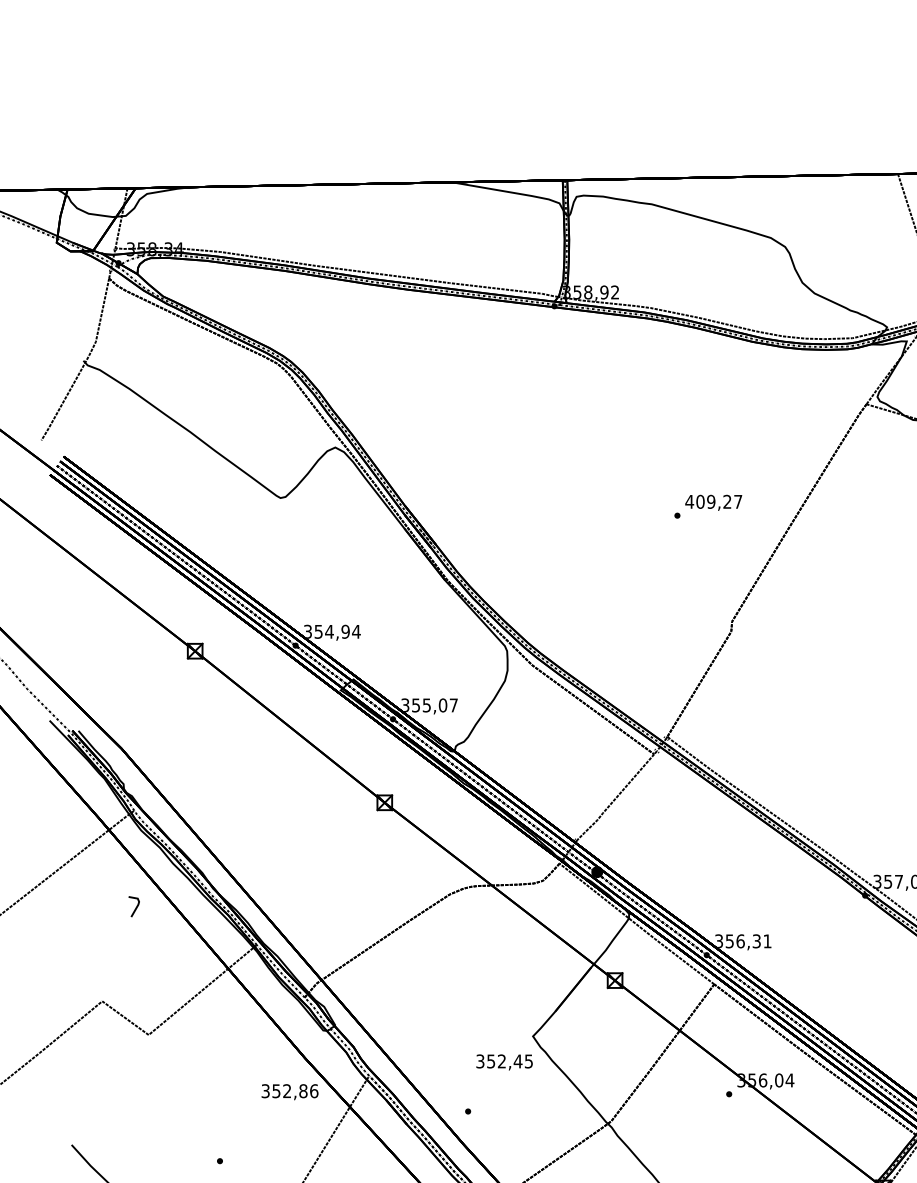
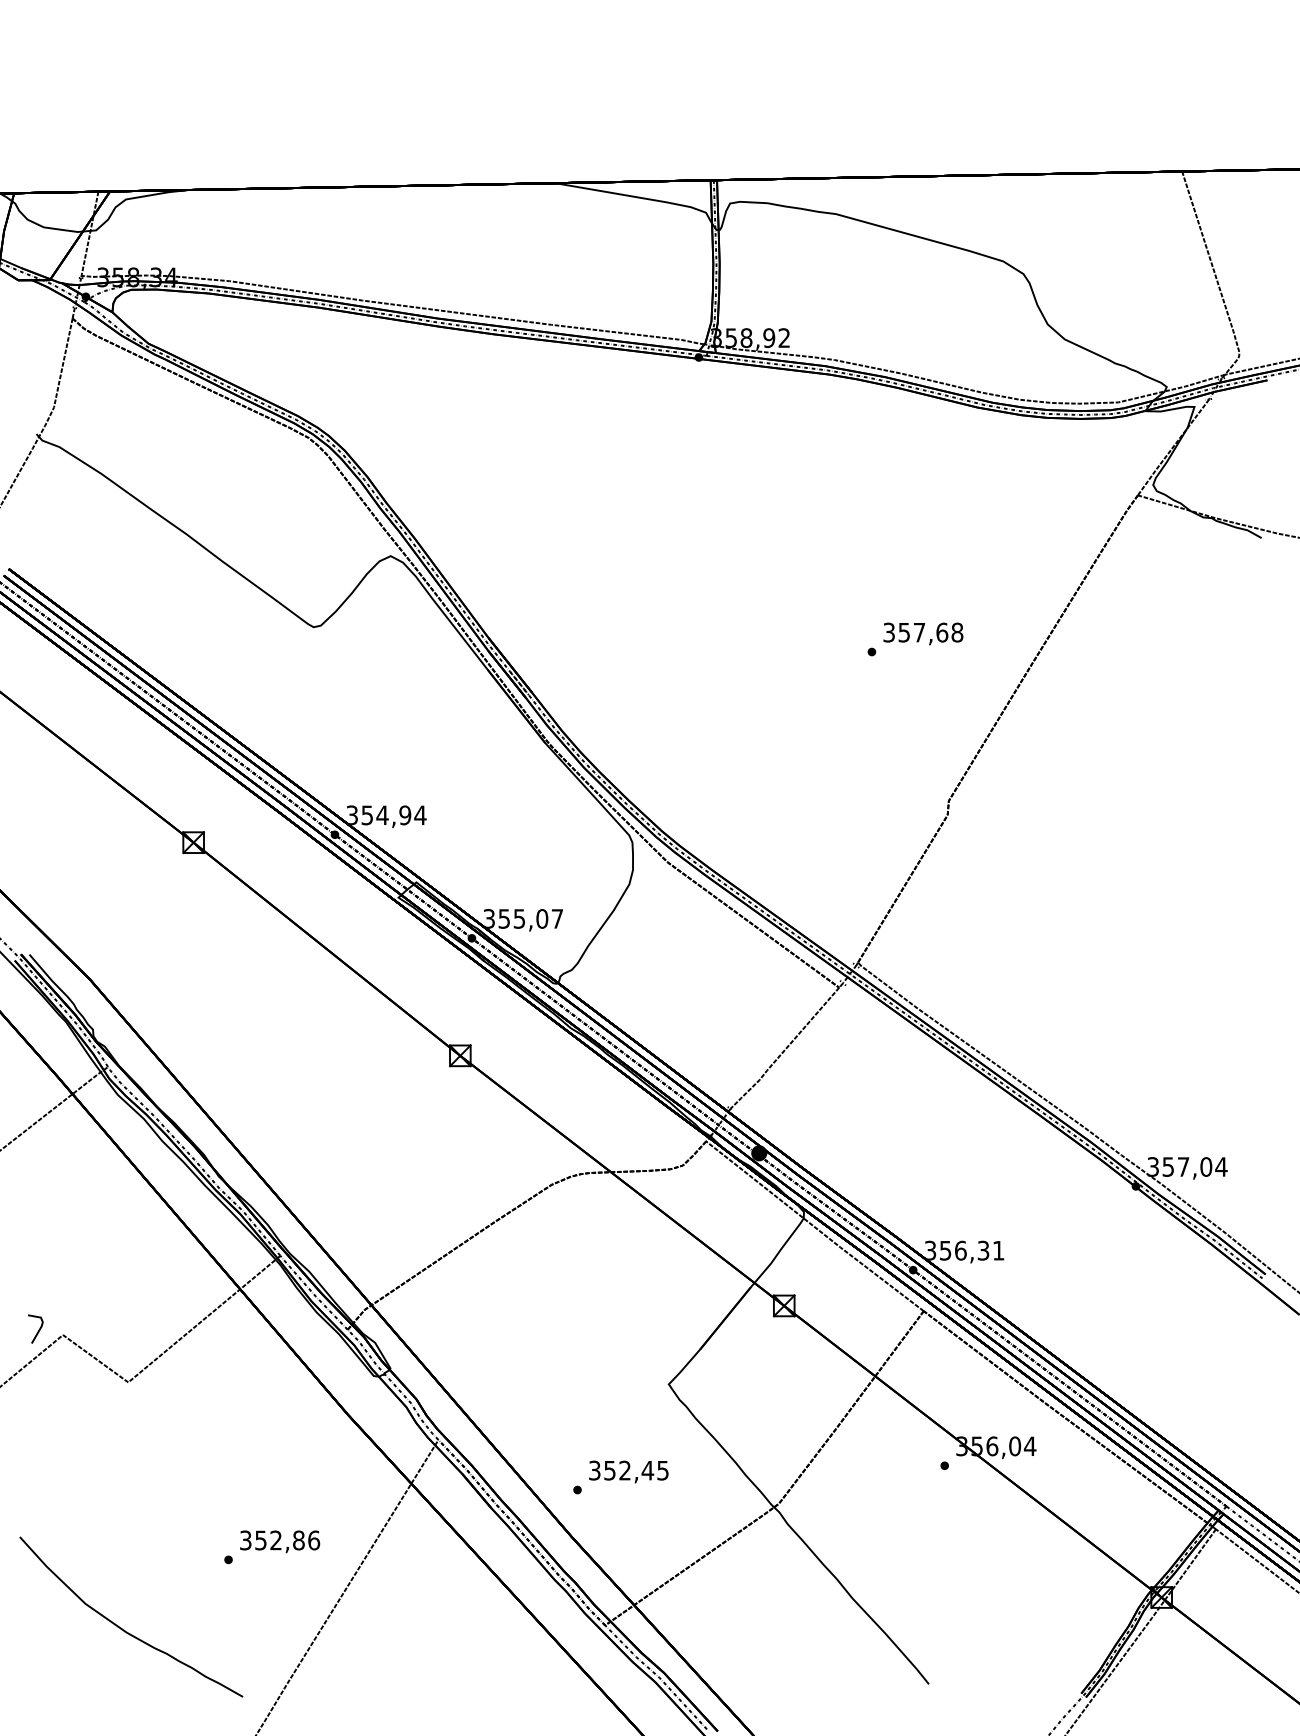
text: (713, 501) -> (922, 632), 409,27 -> 357,68
line: (136, 907) -> (38, 1329), moved
text: (504, 1062) -> (628, 1471), moved
text: (290, 1091) -> (280, 1541), moved

